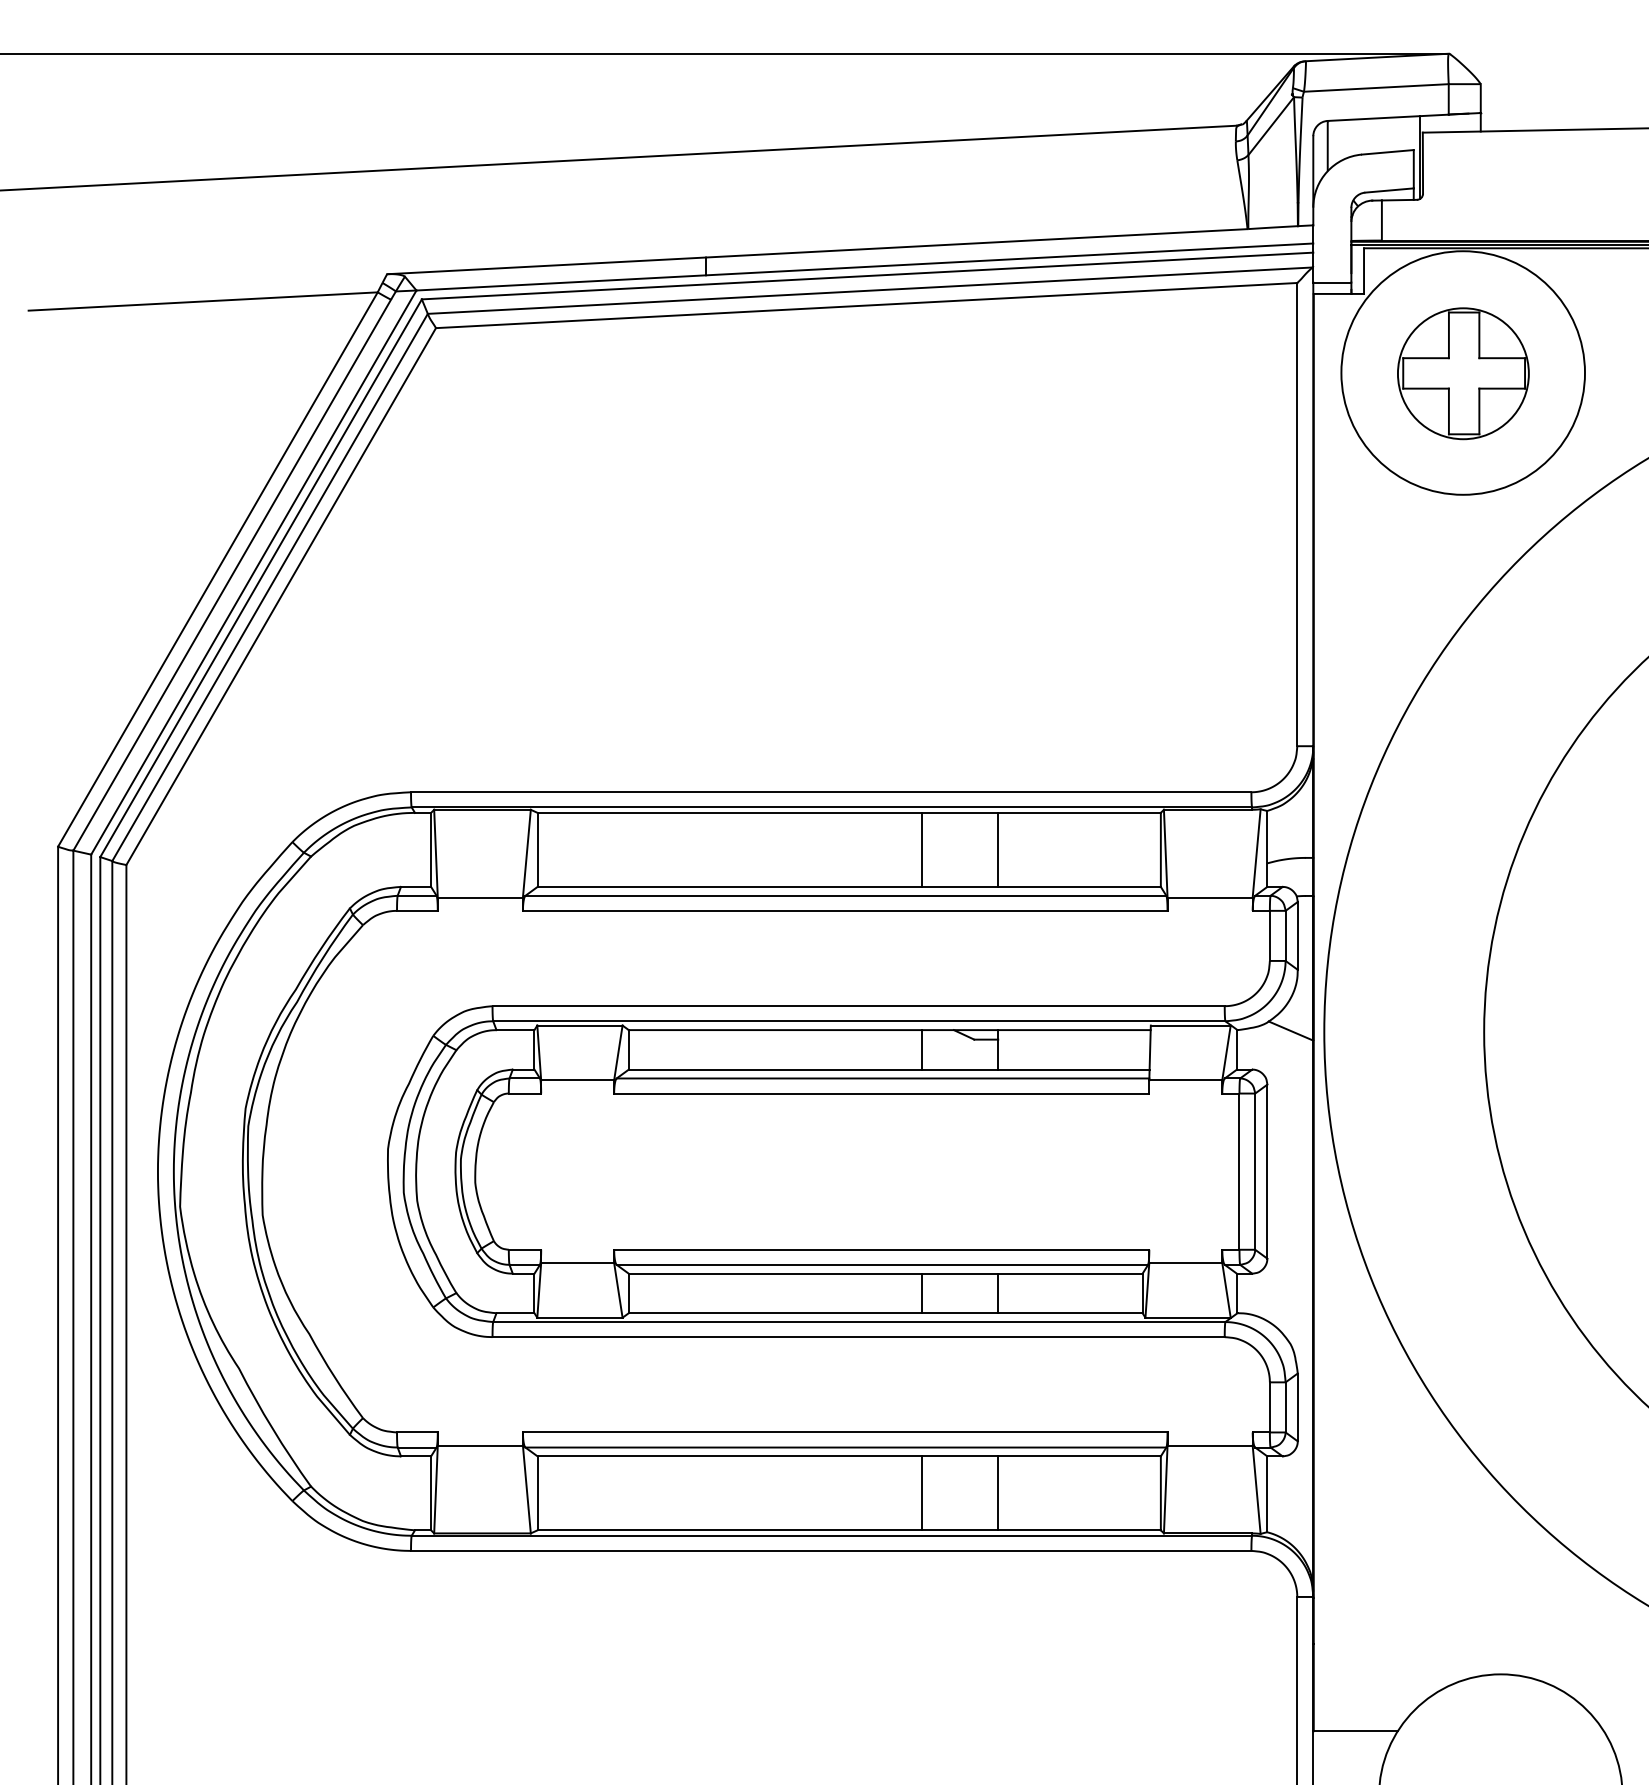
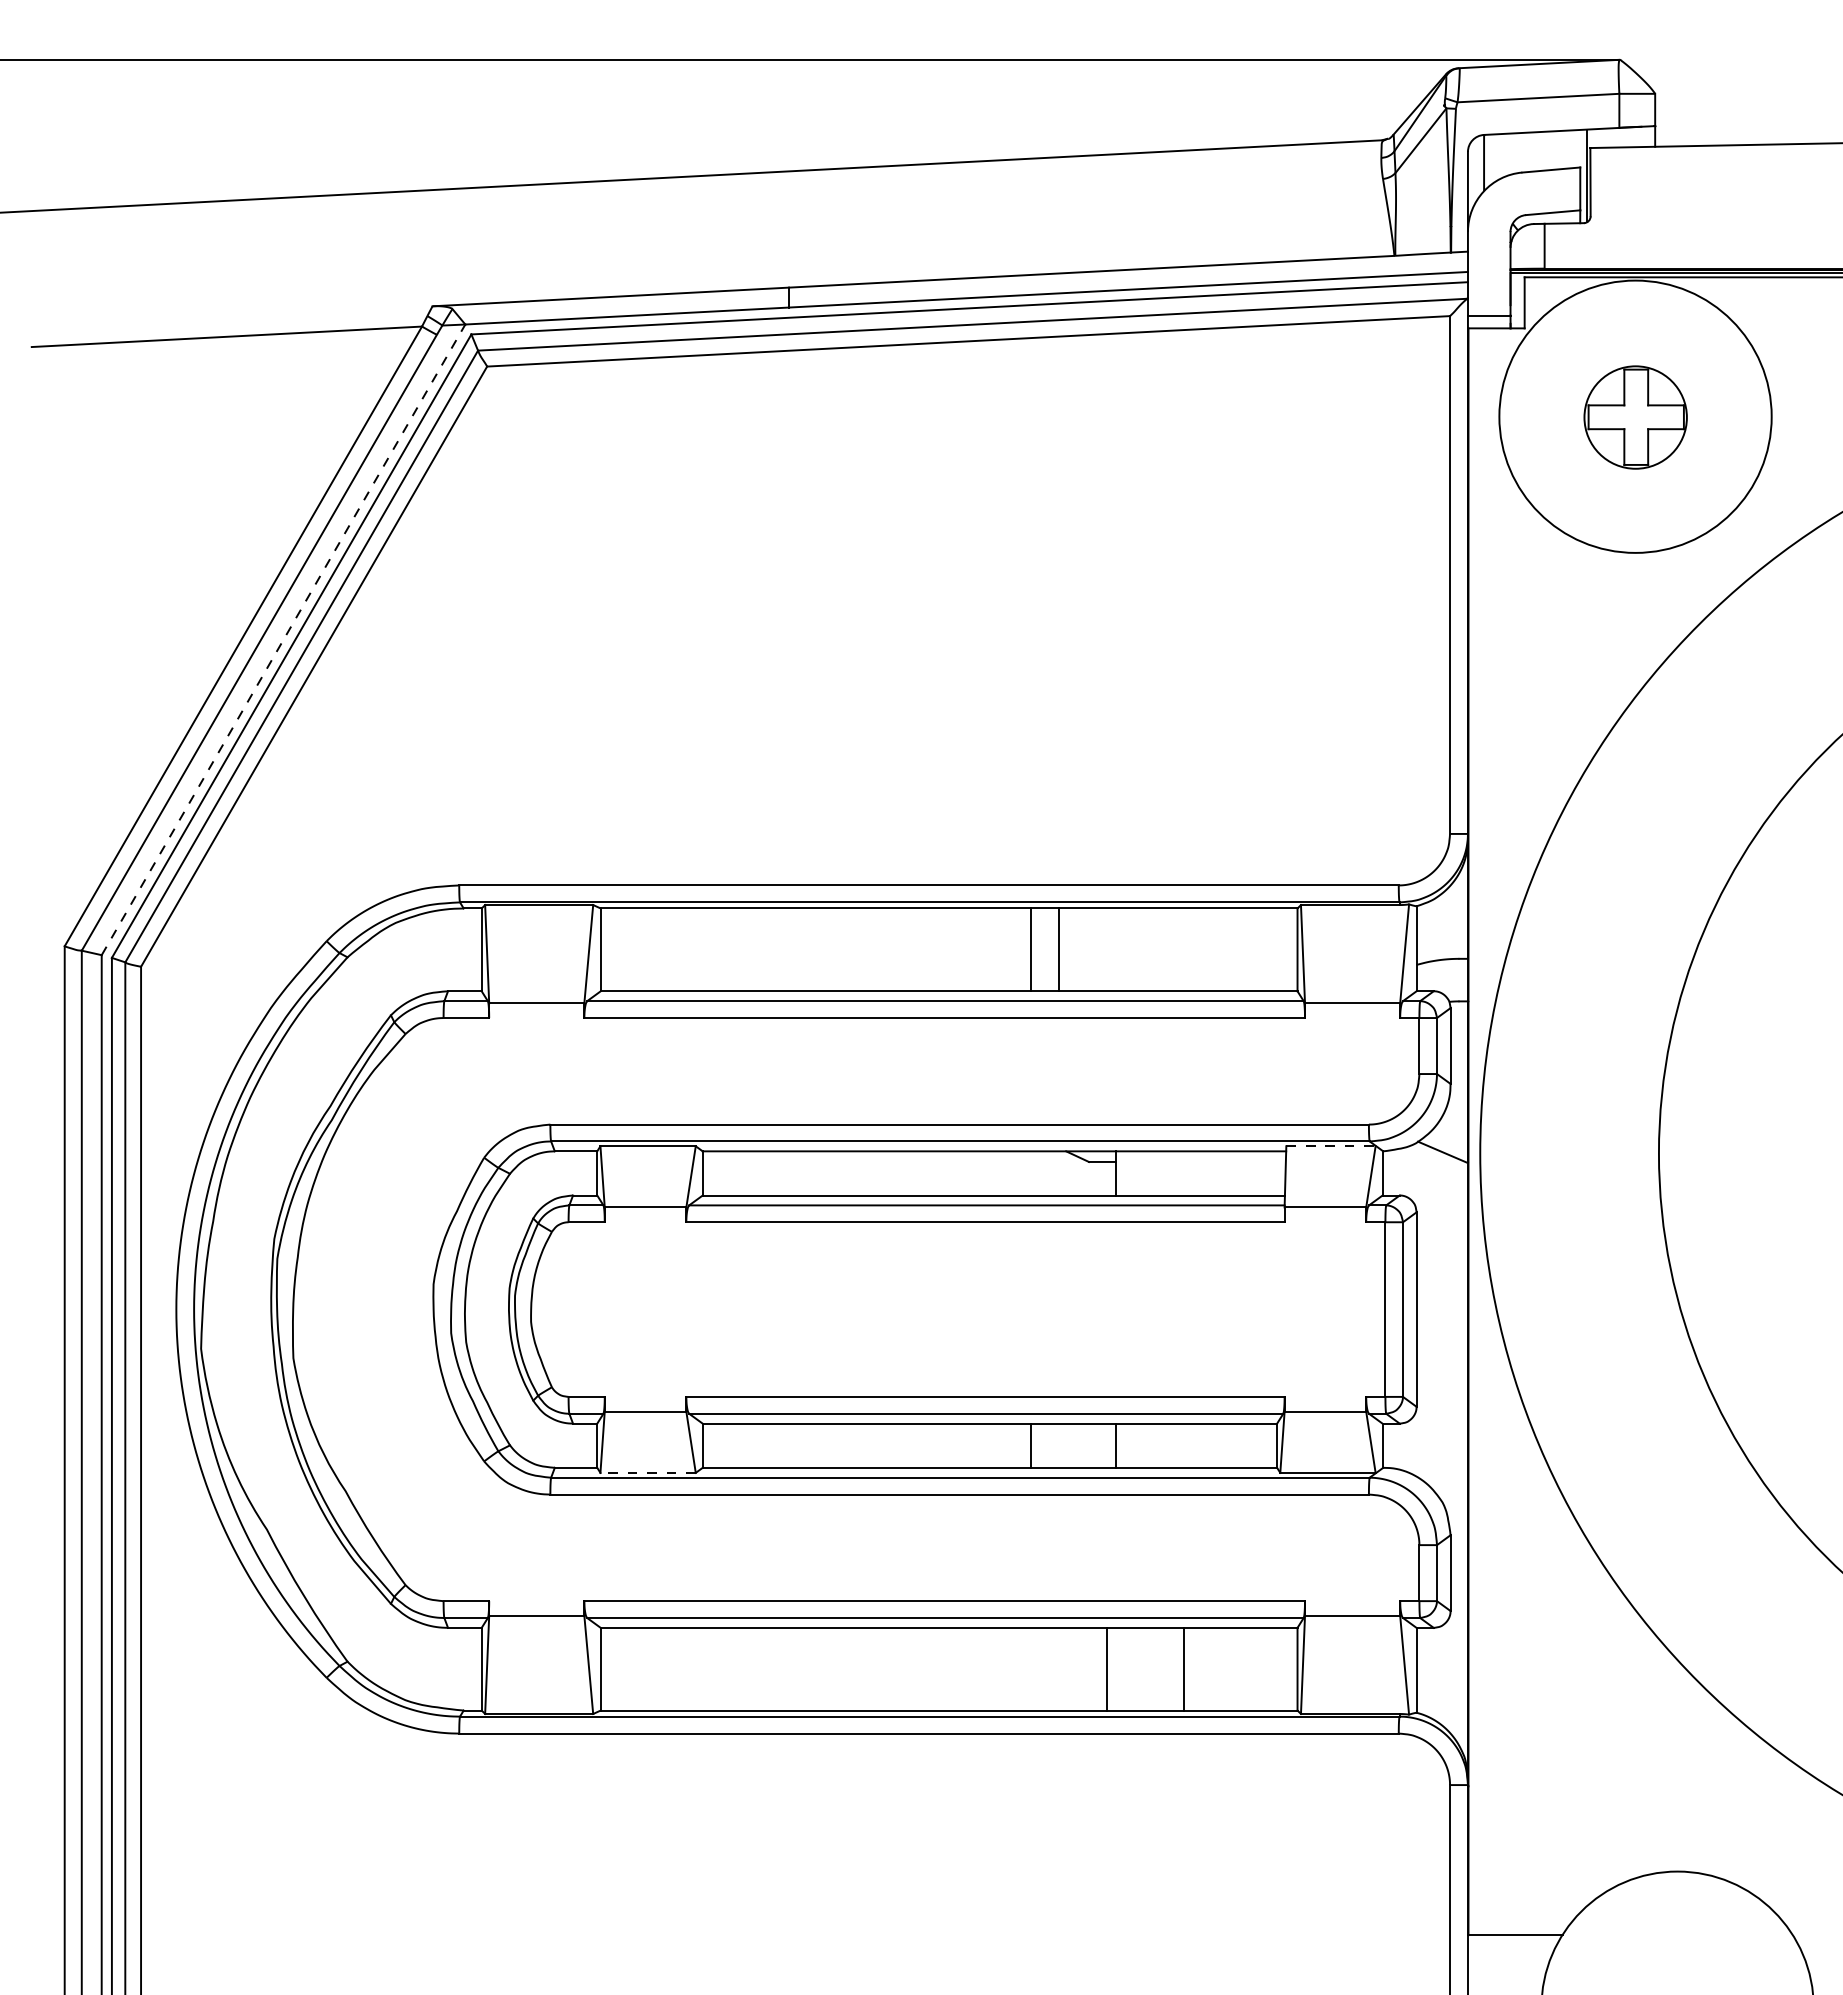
part: (1463, 373) -> (1635, 417), size x0.7
line: (253, 572) -> (283, 639), solid -> dashed
line: (998, 849) -> (1058, 949), moved
line: (1190, 1025) -> (1330, 1146), solid -> dashed
line: (922, 1049) -> (1030, 1173), removed
line: (580, 1317) -> (648, 1472), solid -> dashed
line: (922, 1492) -> (1106, 1668), moved
line: (998, 1492) -> (1183, 1668), moved

